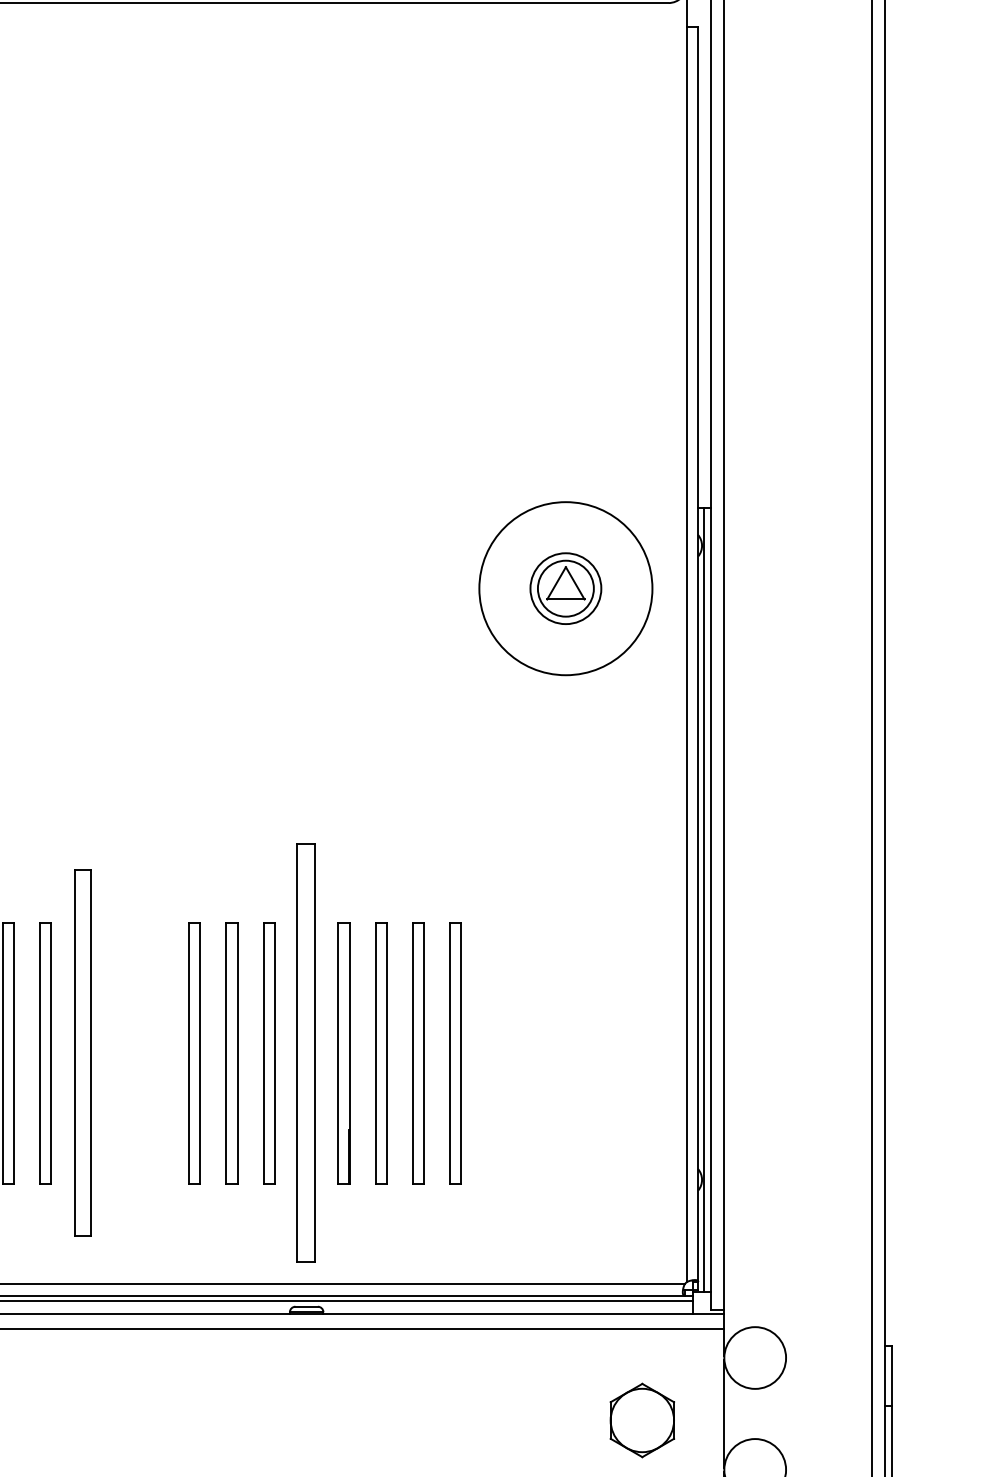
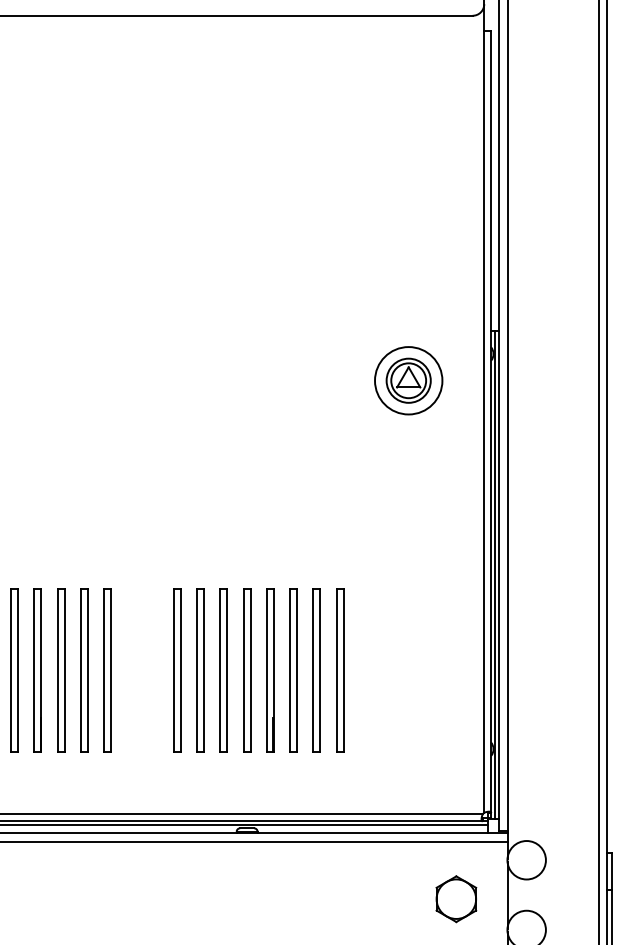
circle: (565, 588) -> (408, 380), size x0.62
part: (82, 1053) -> (107, 670), size x0.71
part: (307, 1053) -> (247, 670), size x0.62

